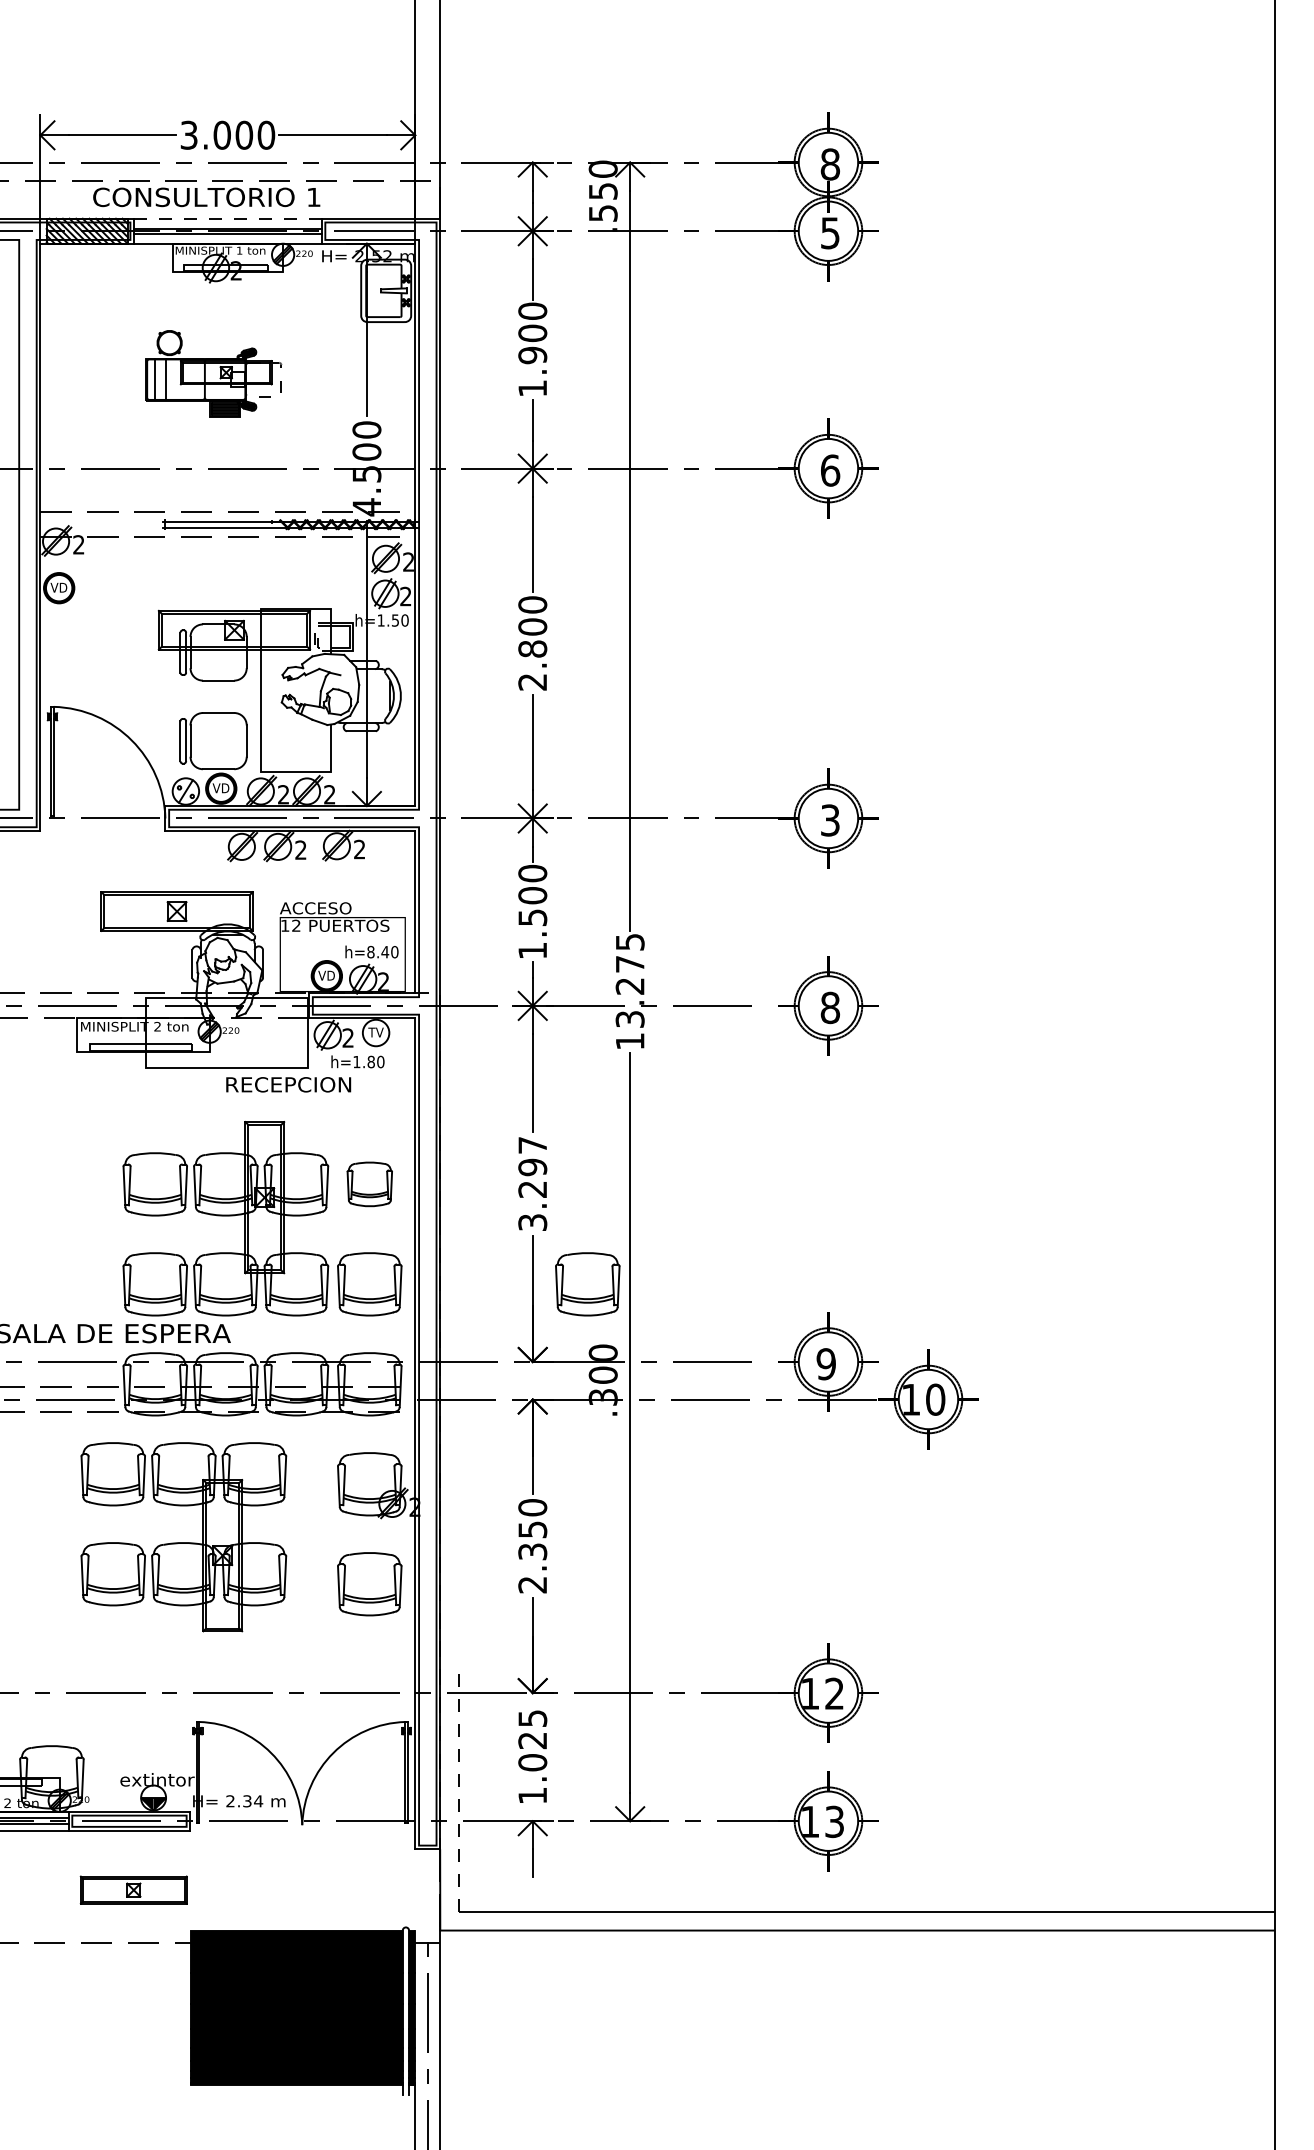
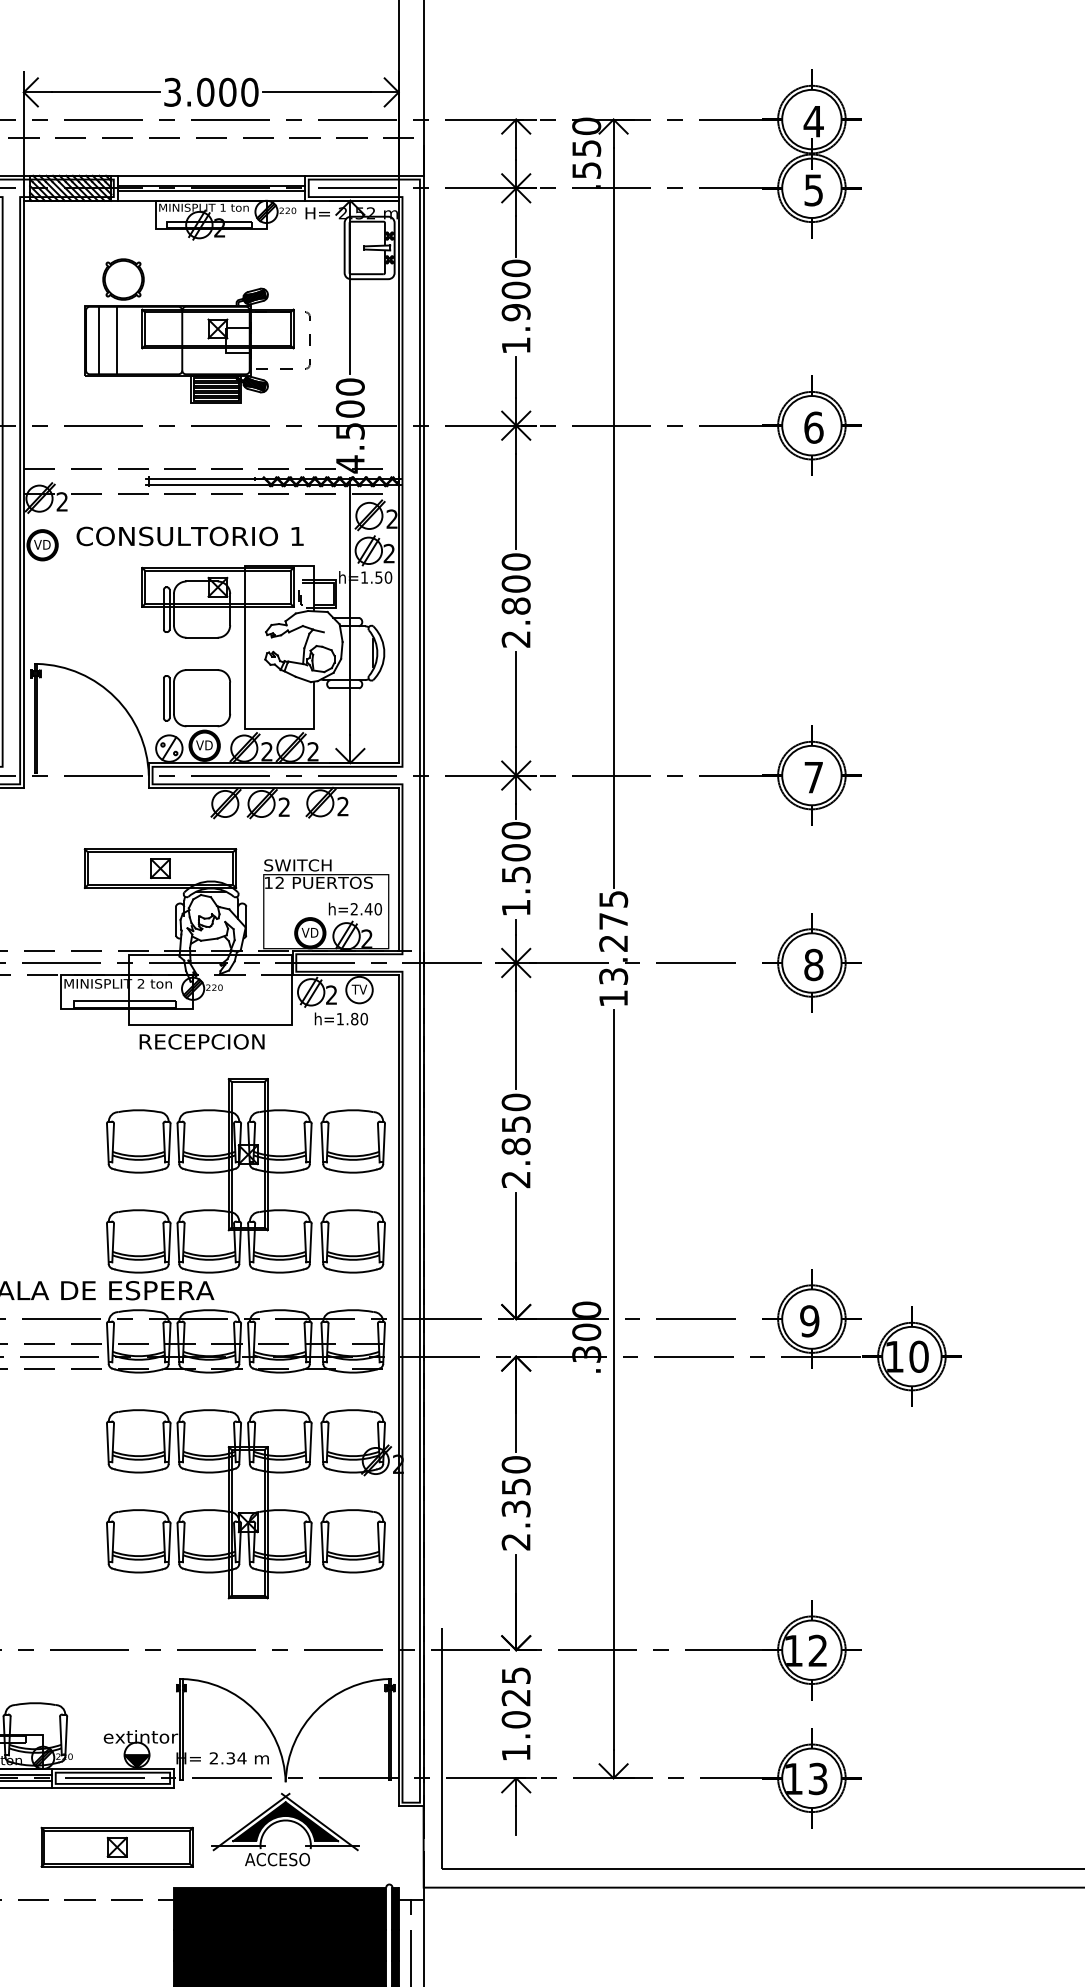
text: (830, 164) -> (813, 121), 8 -> 4
text: (206, 197) -> (189, 536), moved
line: (227, 218) -> (210, 175), dashed -> solid
part: (213, 373) -> (196, 330), size x1.67
text: (830, 820) -> (813, 777), 3 -> 7
text: (315, 908) -> (298, 865), ACCESO -> SWITCH
text: (370, 952) -> (353, 909), h=8.40 -> h=2.40
text: (288, 1084) -> (201, 1041), moved
text: (532, 1183) -> (515, 1140), 3.297 -> 2.850
part: (369, 1184) -> (352, 1141), size x1.43
part: (587, 1284) -> (570, 1241), removed
part: (183, 1537) -> (208, 1504), moved
line: (459, 1791) -> (442, 1748), dashed -> solid
part: (302, 1864) -> (285, 1821), added
part: (133, 1889) -> (116, 1846), size x1.43

